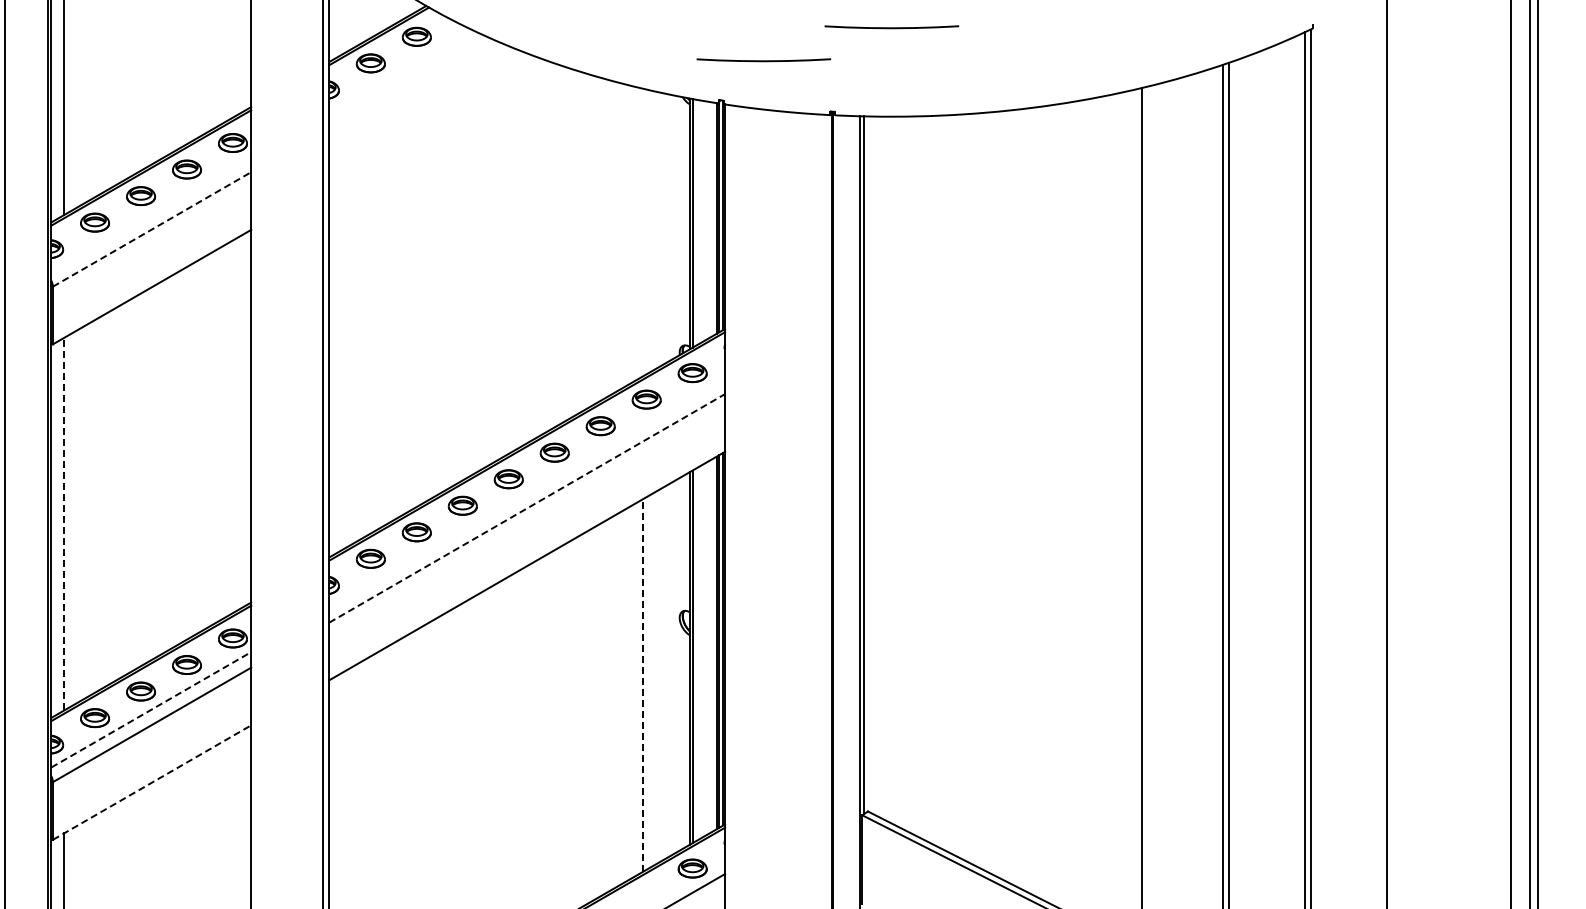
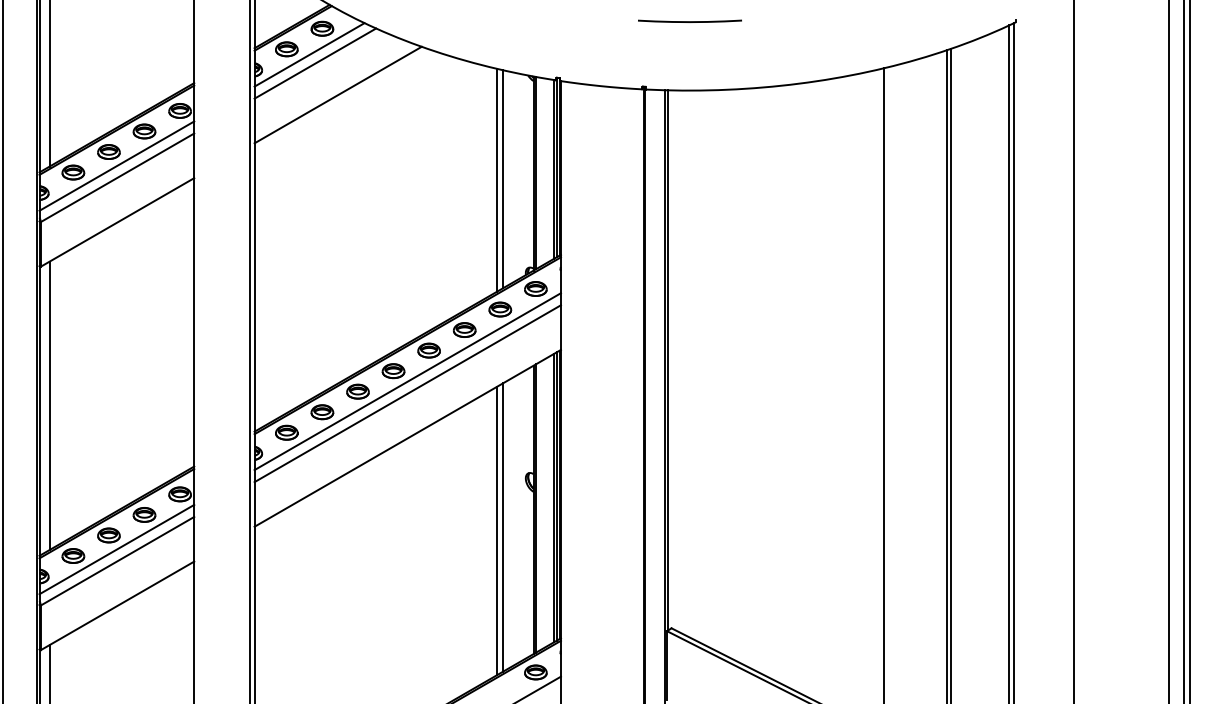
curve: (763, 60) -> (590, 47), removed
line: (400, 70) -> (309, 54), added
line: (407, 81) -> (315, 63), added
line: (437, 122) -> (338, 95), added
line: (151, 214) -> (117, 166), added
line: (152, 229) -> (117, 177), dashed -> solid
line: (650, 231) -> (503, 179), added
line: (643, 232) -> (497, 180), added
line: (527, 492) -> (408, 381), added
line: (527, 508) -> (408, 393), dashed -> solid
line: (64, 523) -> (49, 405), dashed -> solid
line: (650, 680) -> (503, 526), added
line: (643, 684) -> (497, 529), dashed -> solid
line: (151, 709) -> (117, 549), dashed -> solid
line: (152, 782) -> (117, 605), dashed -> solid

